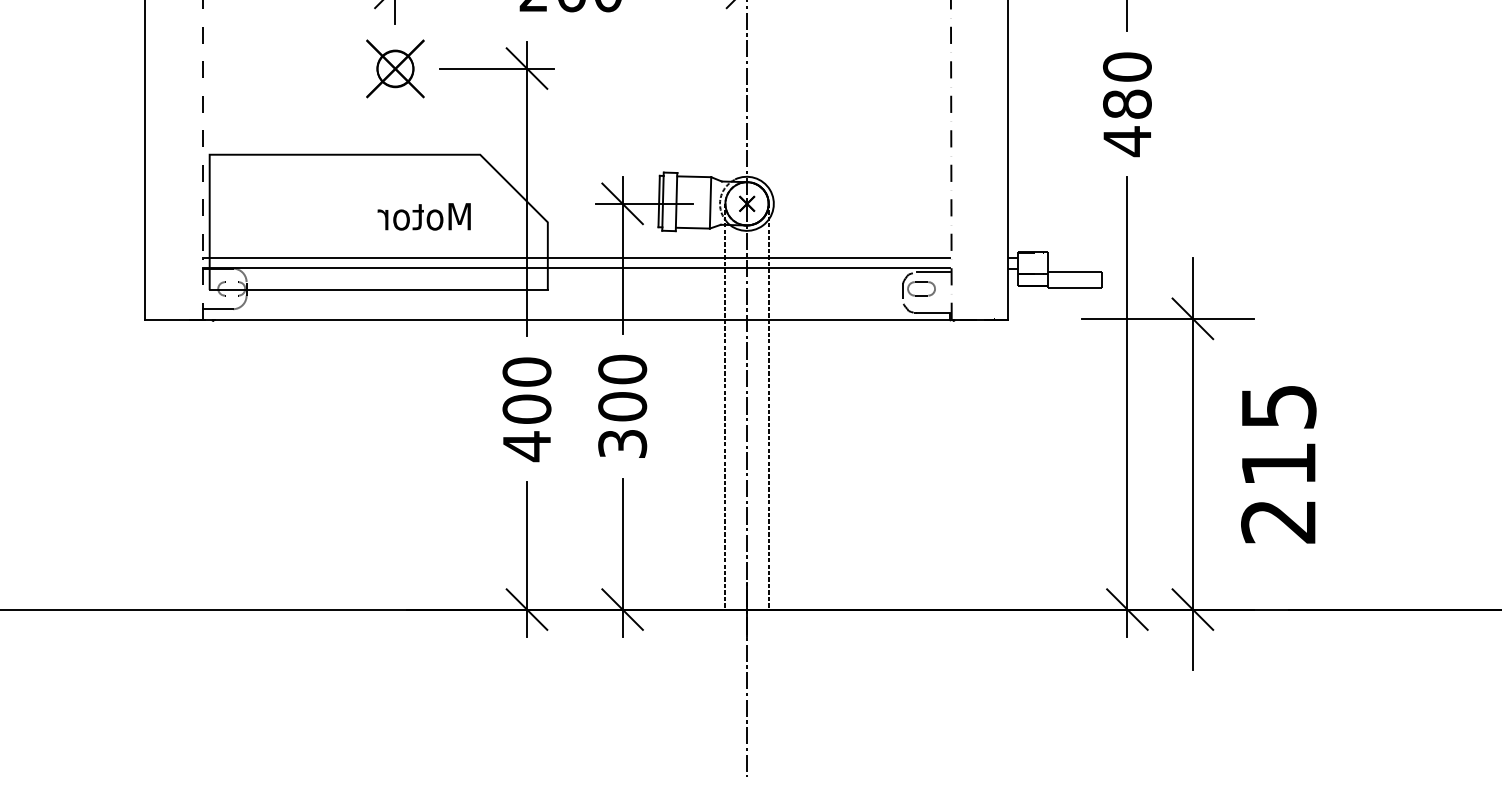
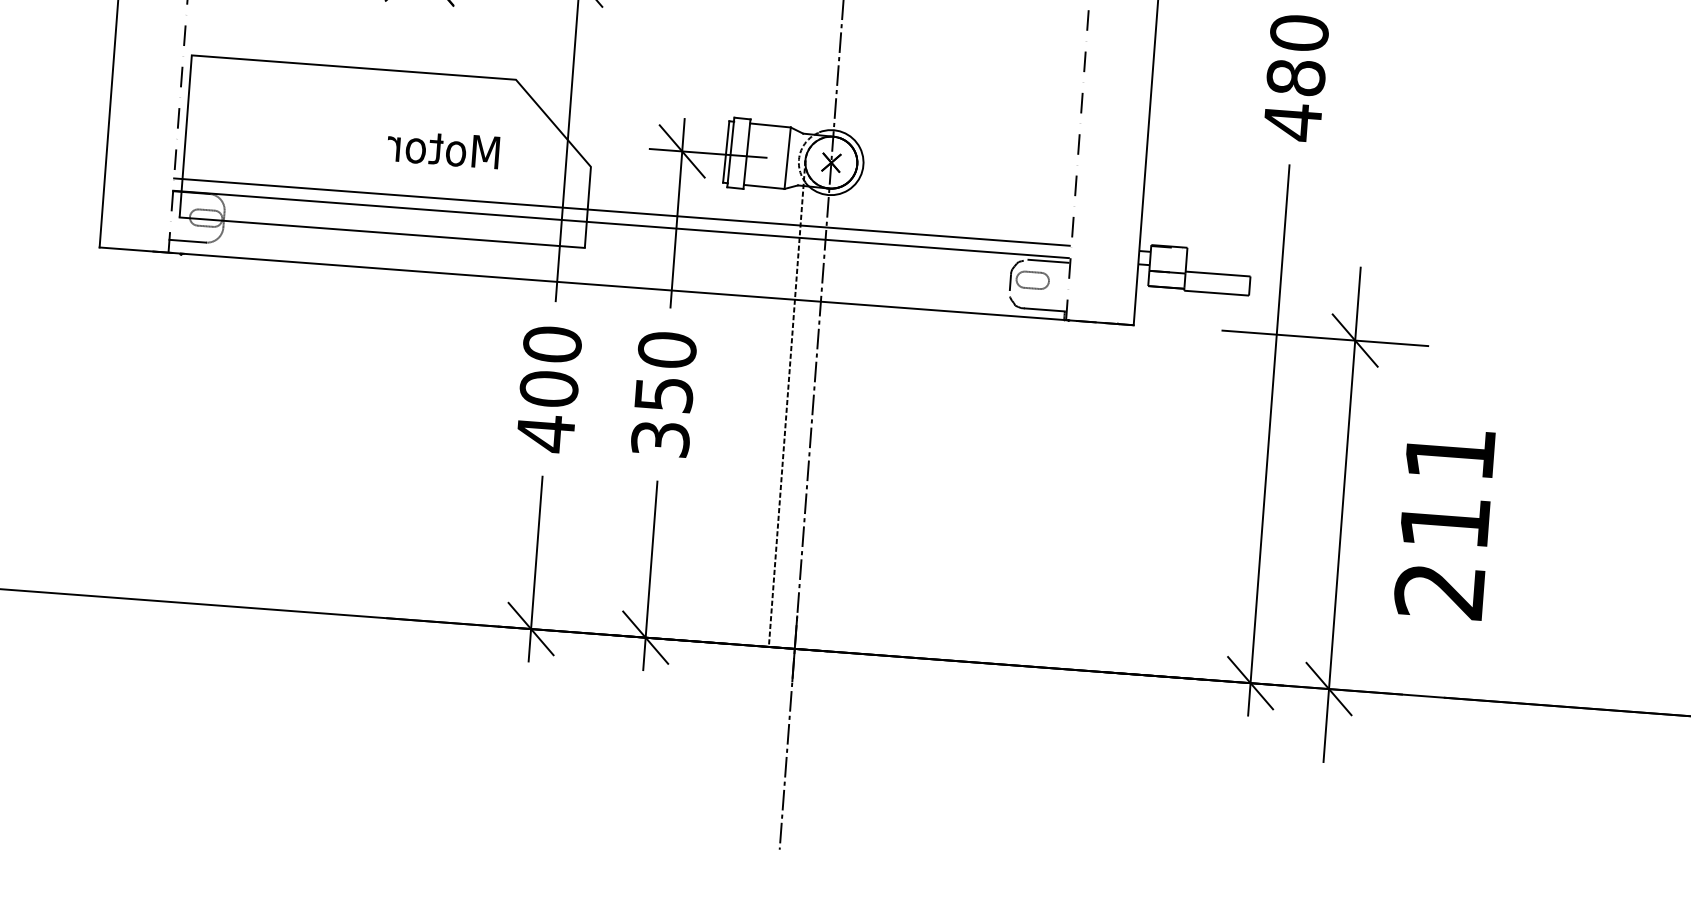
text: (622, 406) -> (663, 394), 300 -> 350
line: (768, 406) -> (838, 407), removed
text: (1279, 407) -> (1451, 454), 215 -> 211

